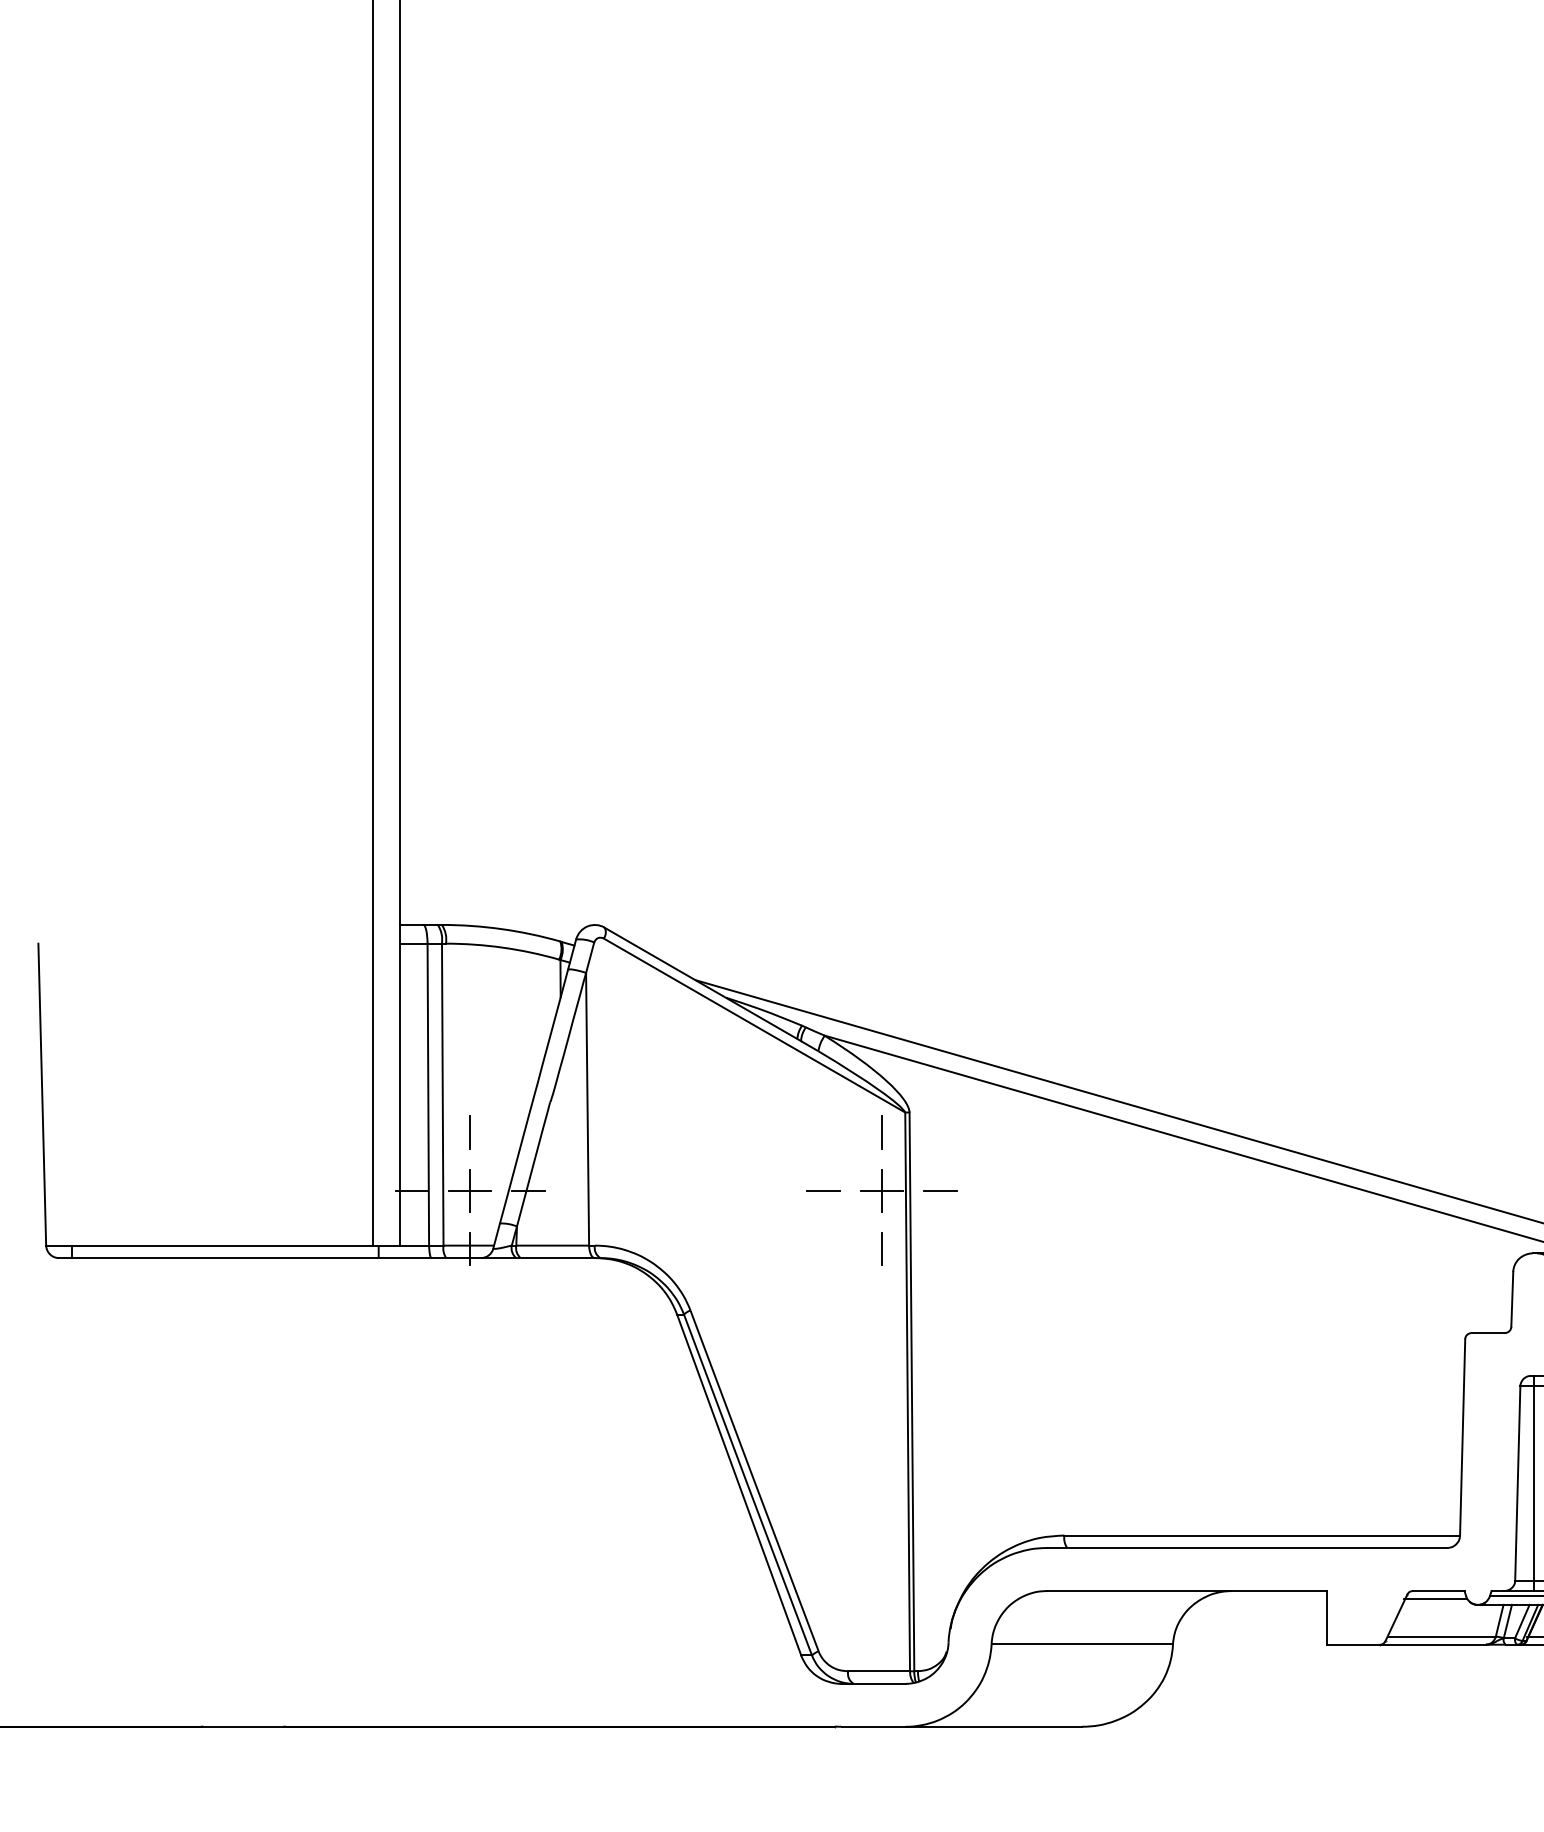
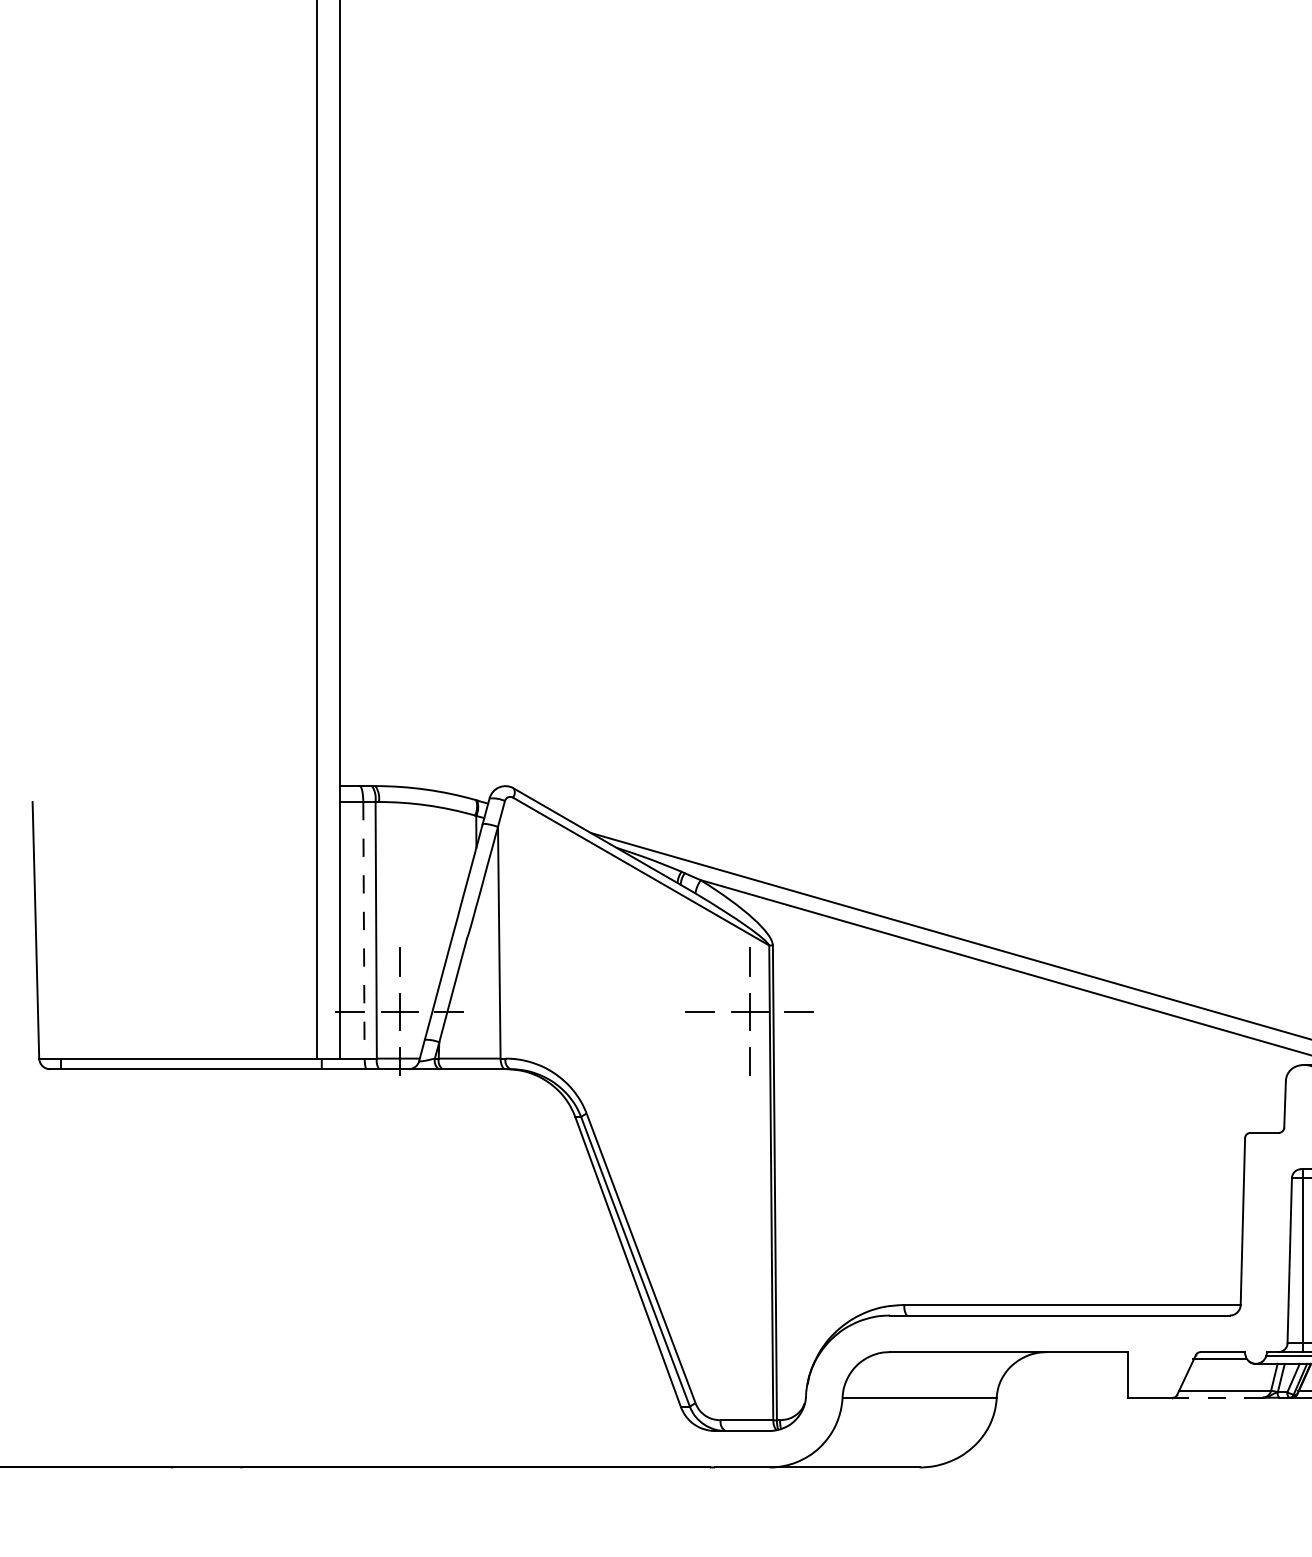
line: (427, 1094) -> (363, 930), solid -> dashed
line: (1432, 1644) -> (1217, 1397), solid -> dashed

